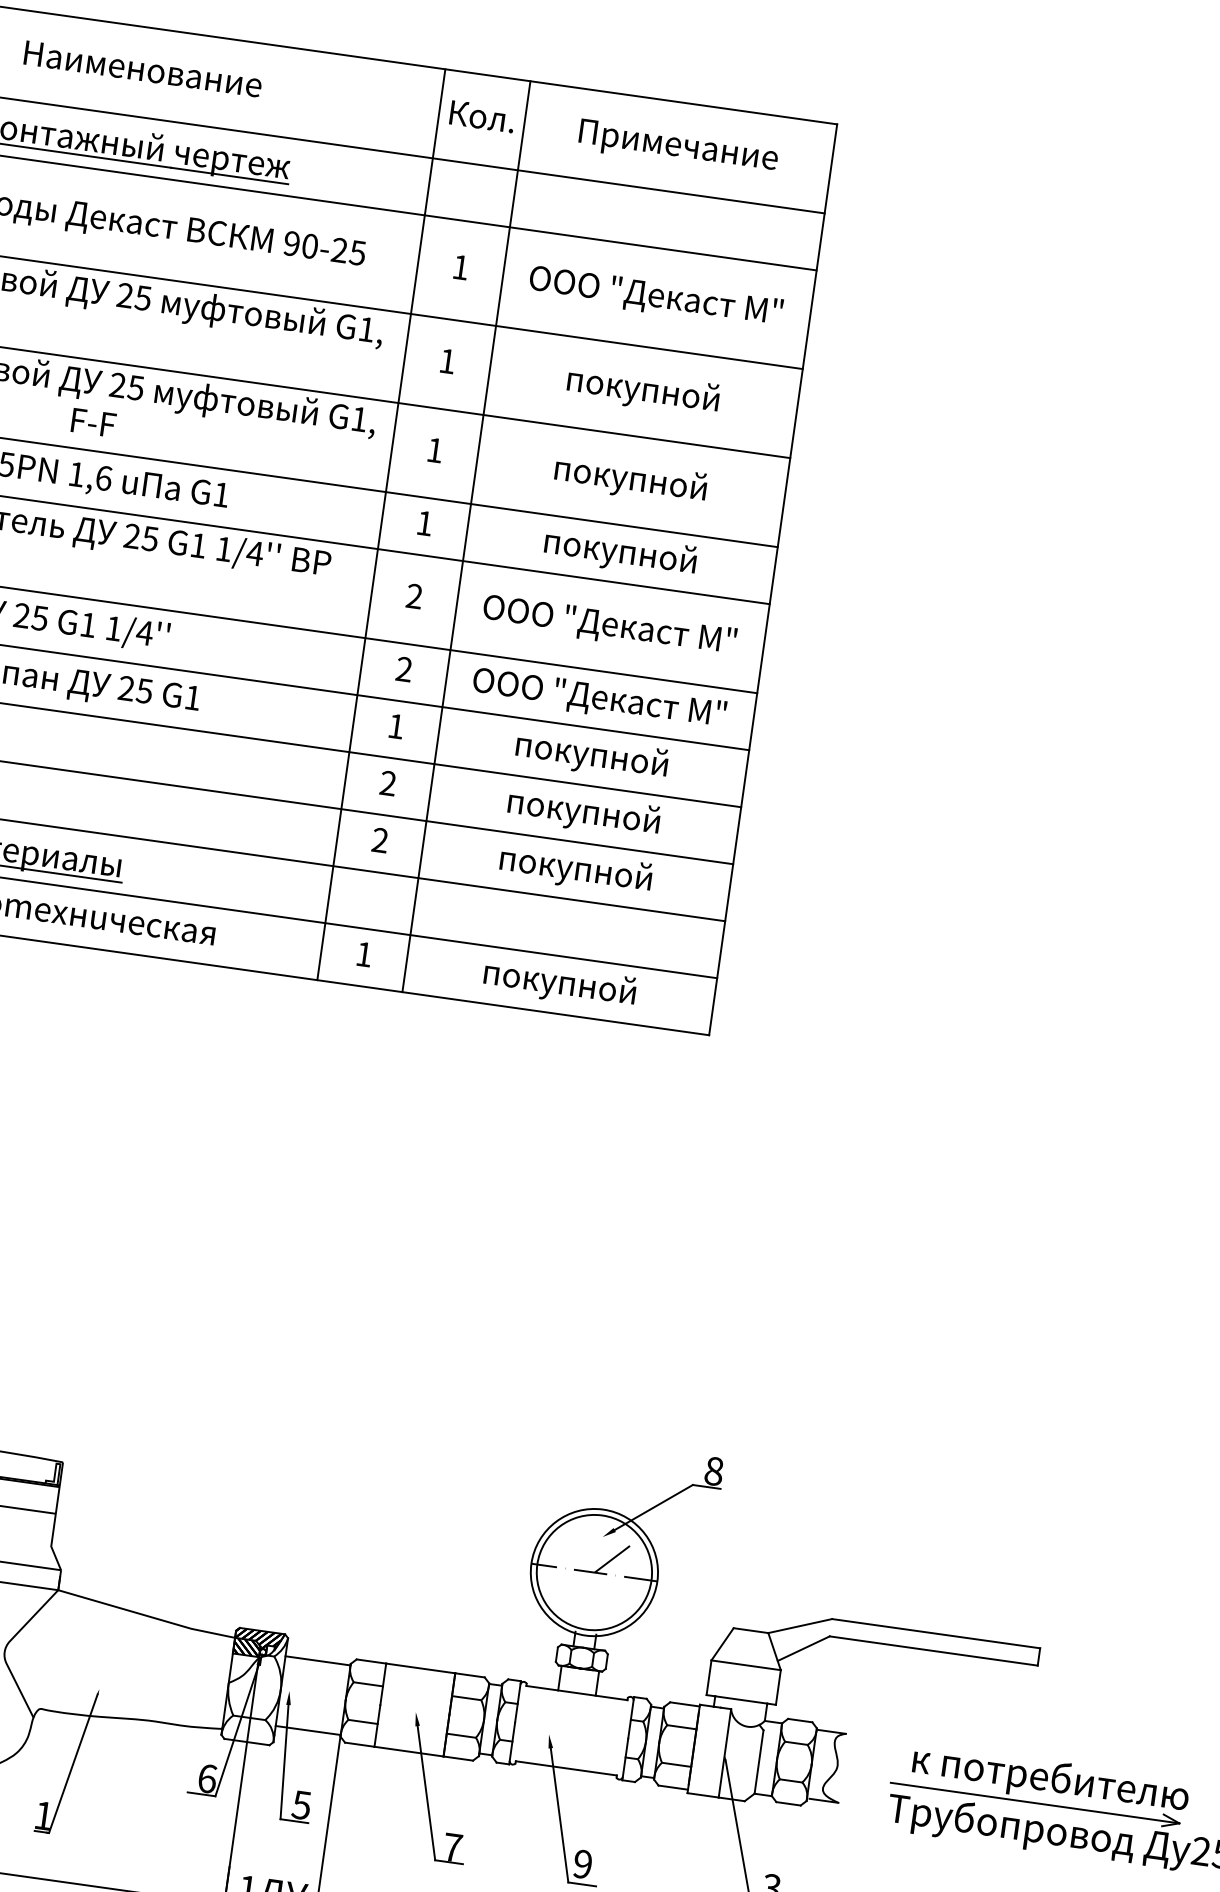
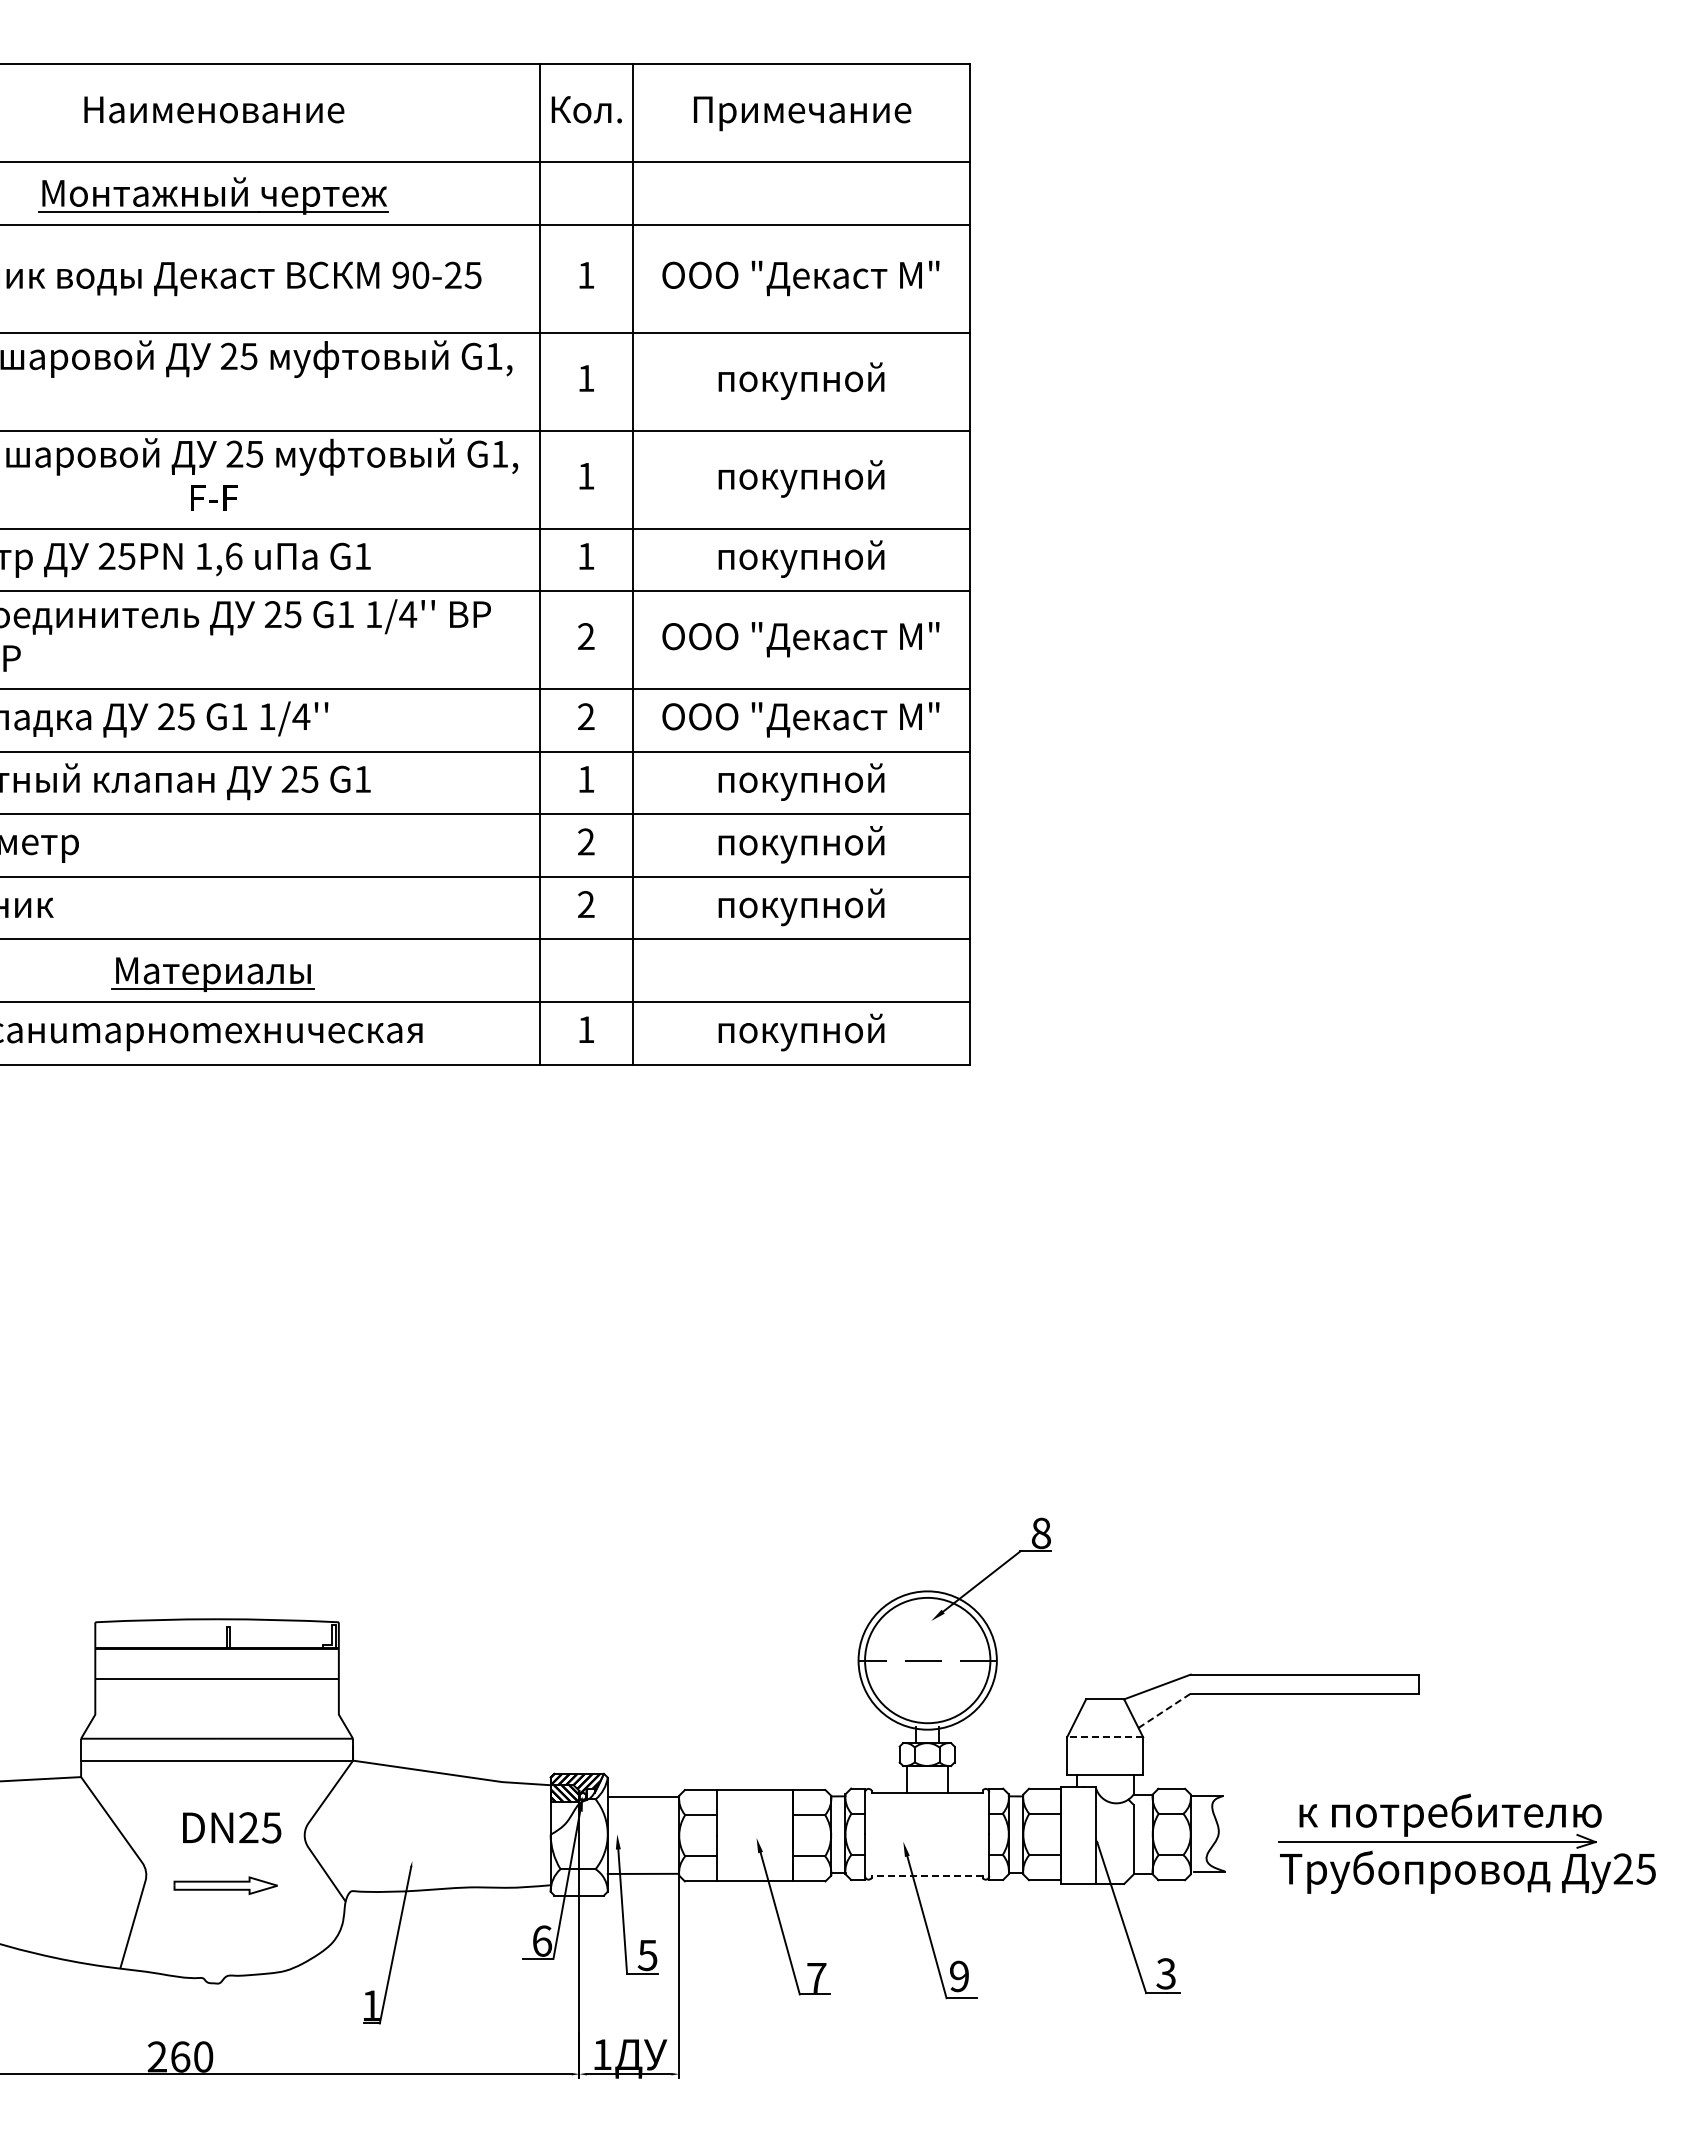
line: (612, 1559) -> (945, 1643), removed
line: (804, 1648) -> (1165, 1710), solid -> dashed
line: (745, 1665) -> (1104, 1737), solid -> dashed
line: (565, 1768) -> (926, 1875), solid -> dashed

